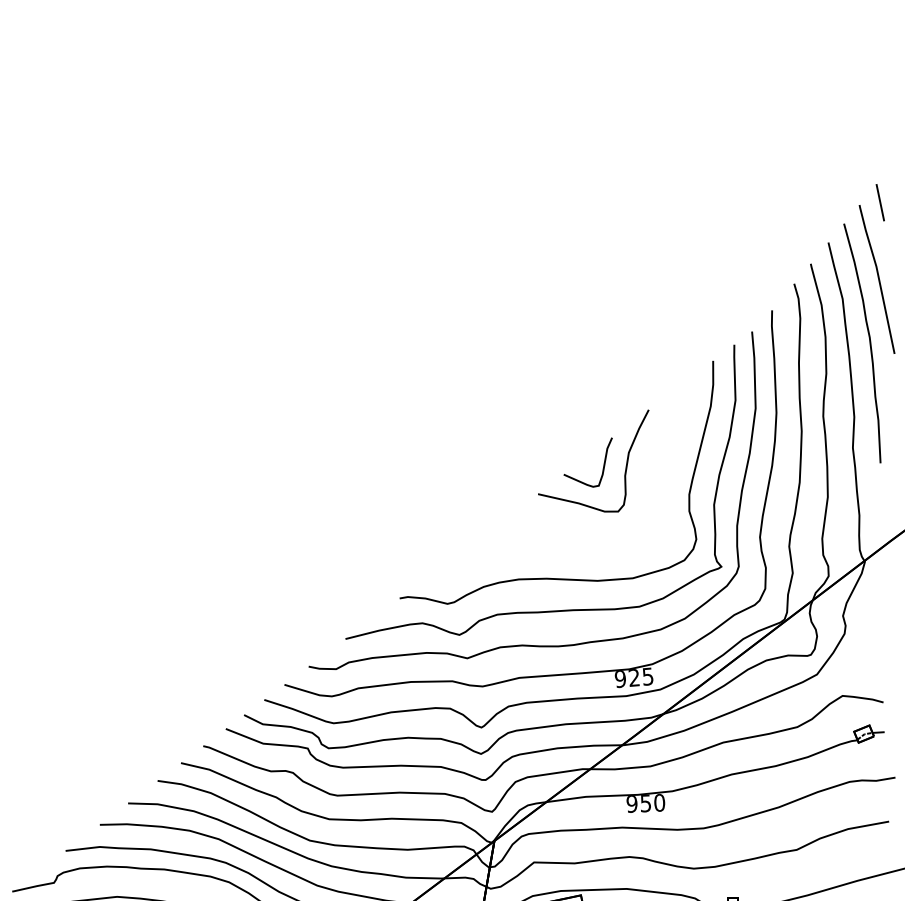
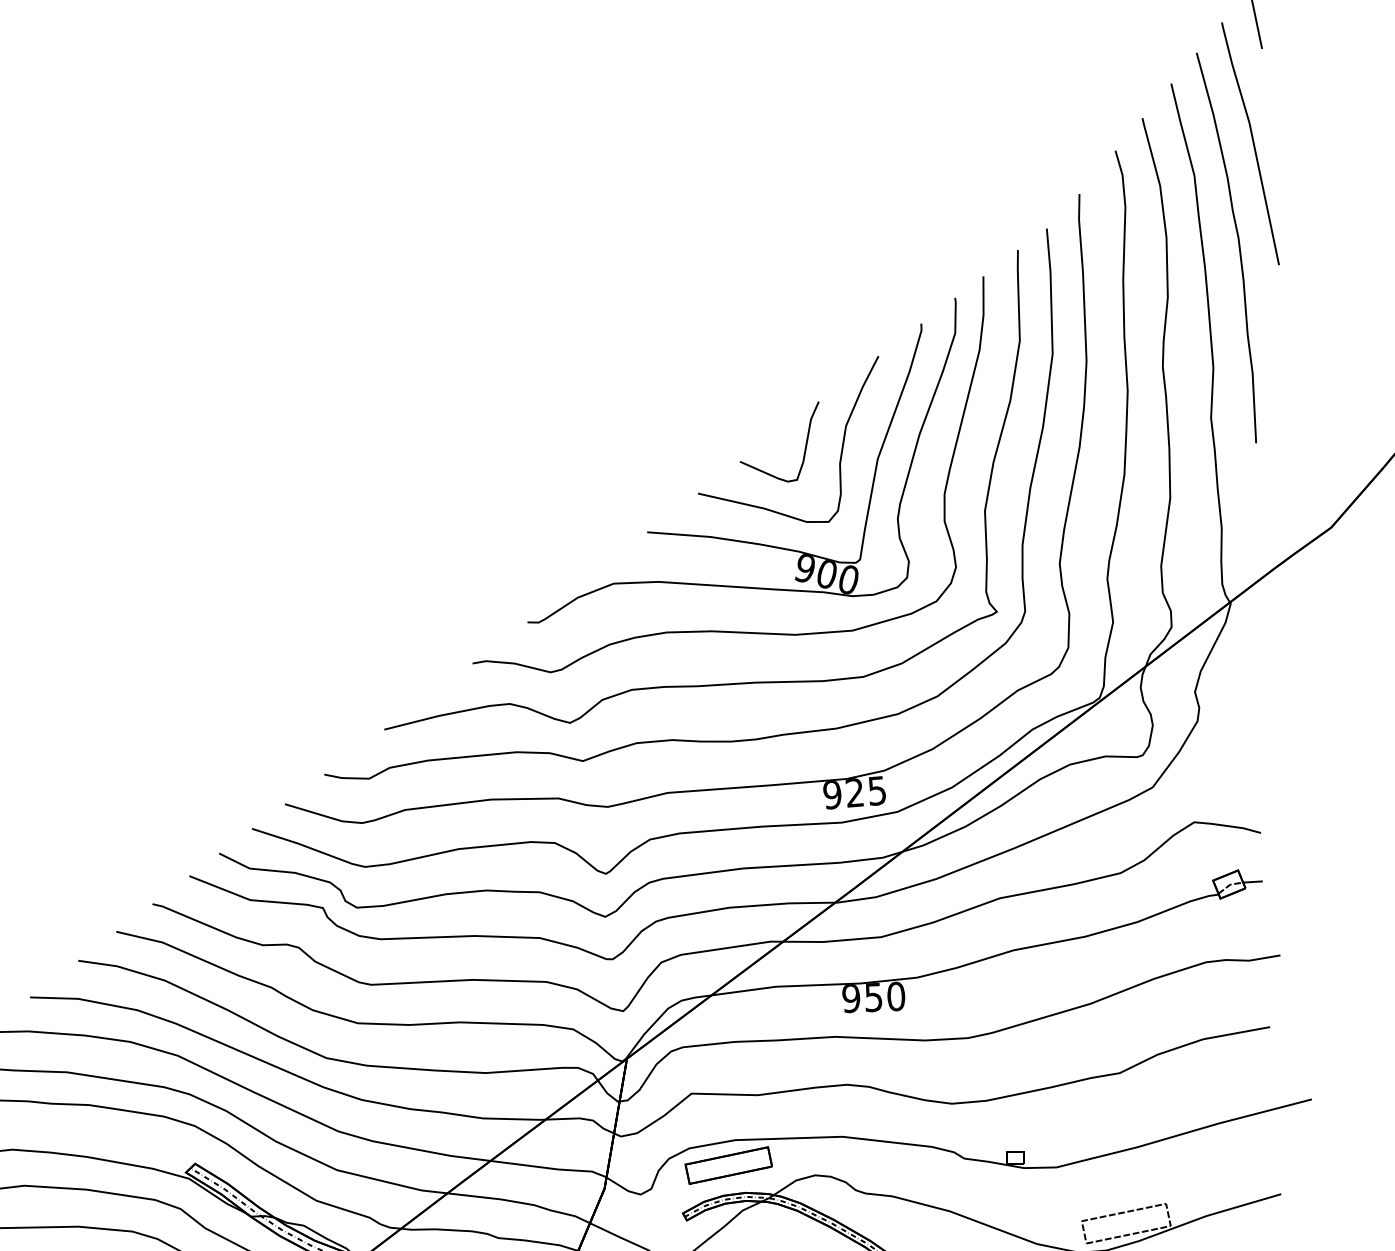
part: (558, 521) -> (731, 538), added

